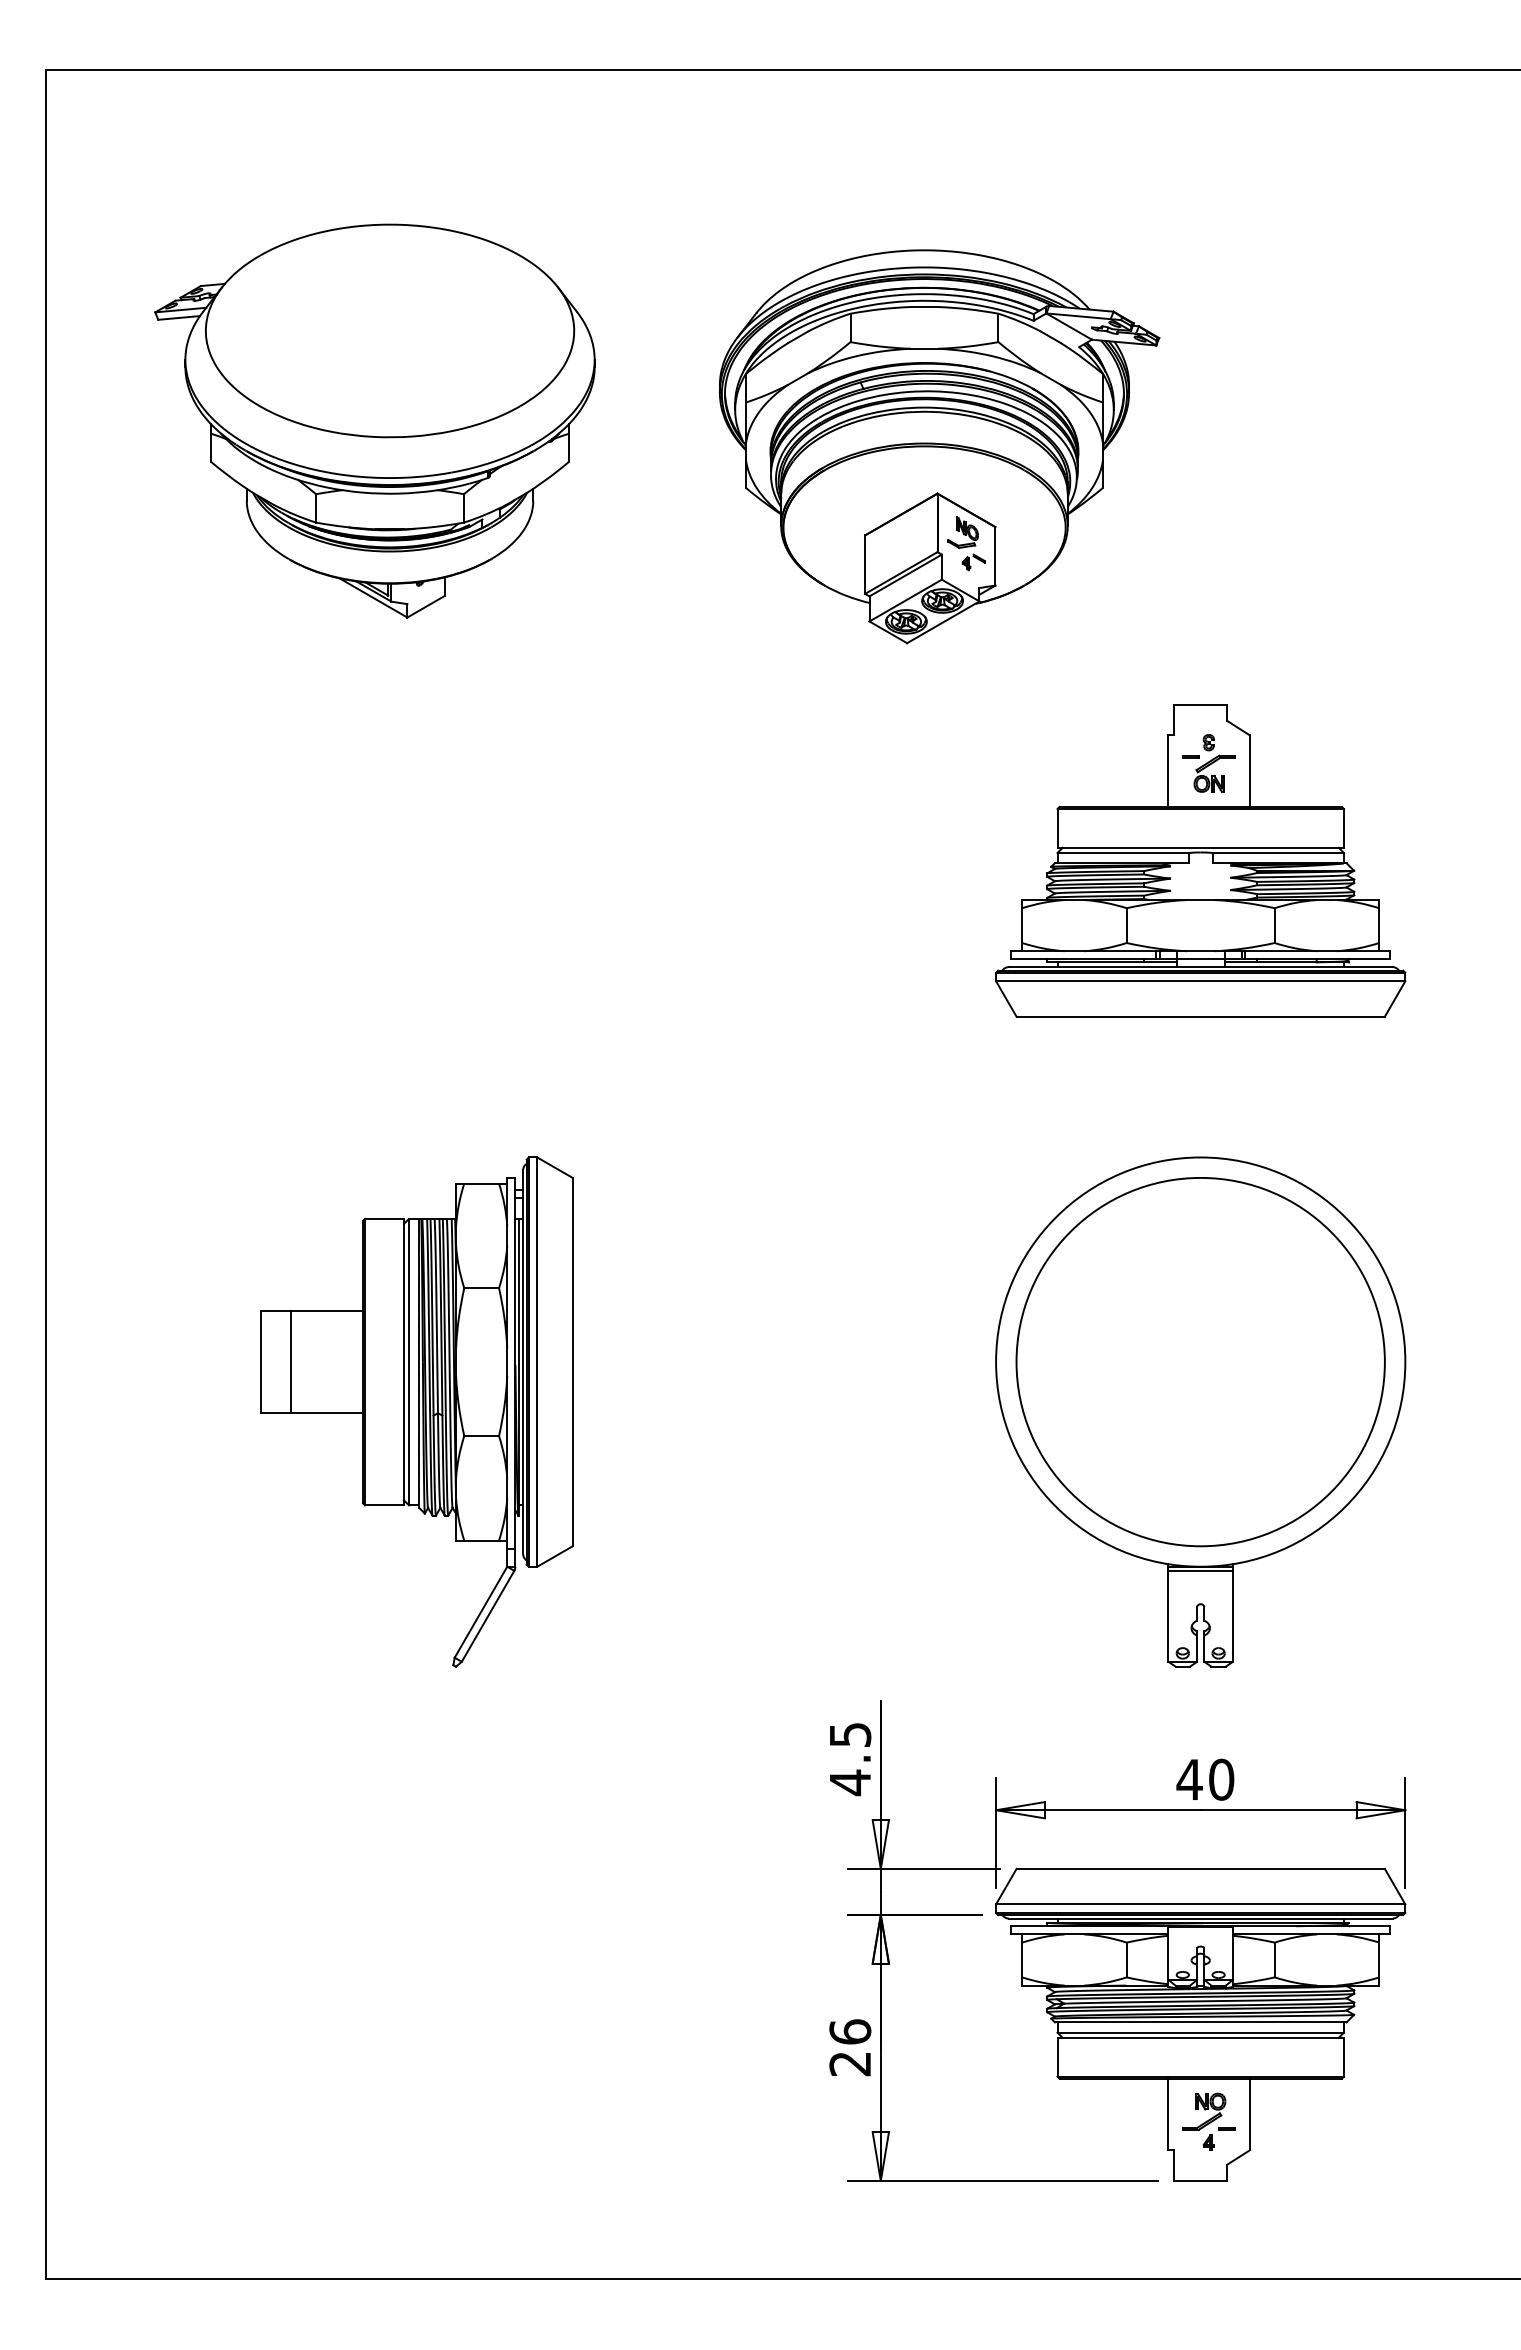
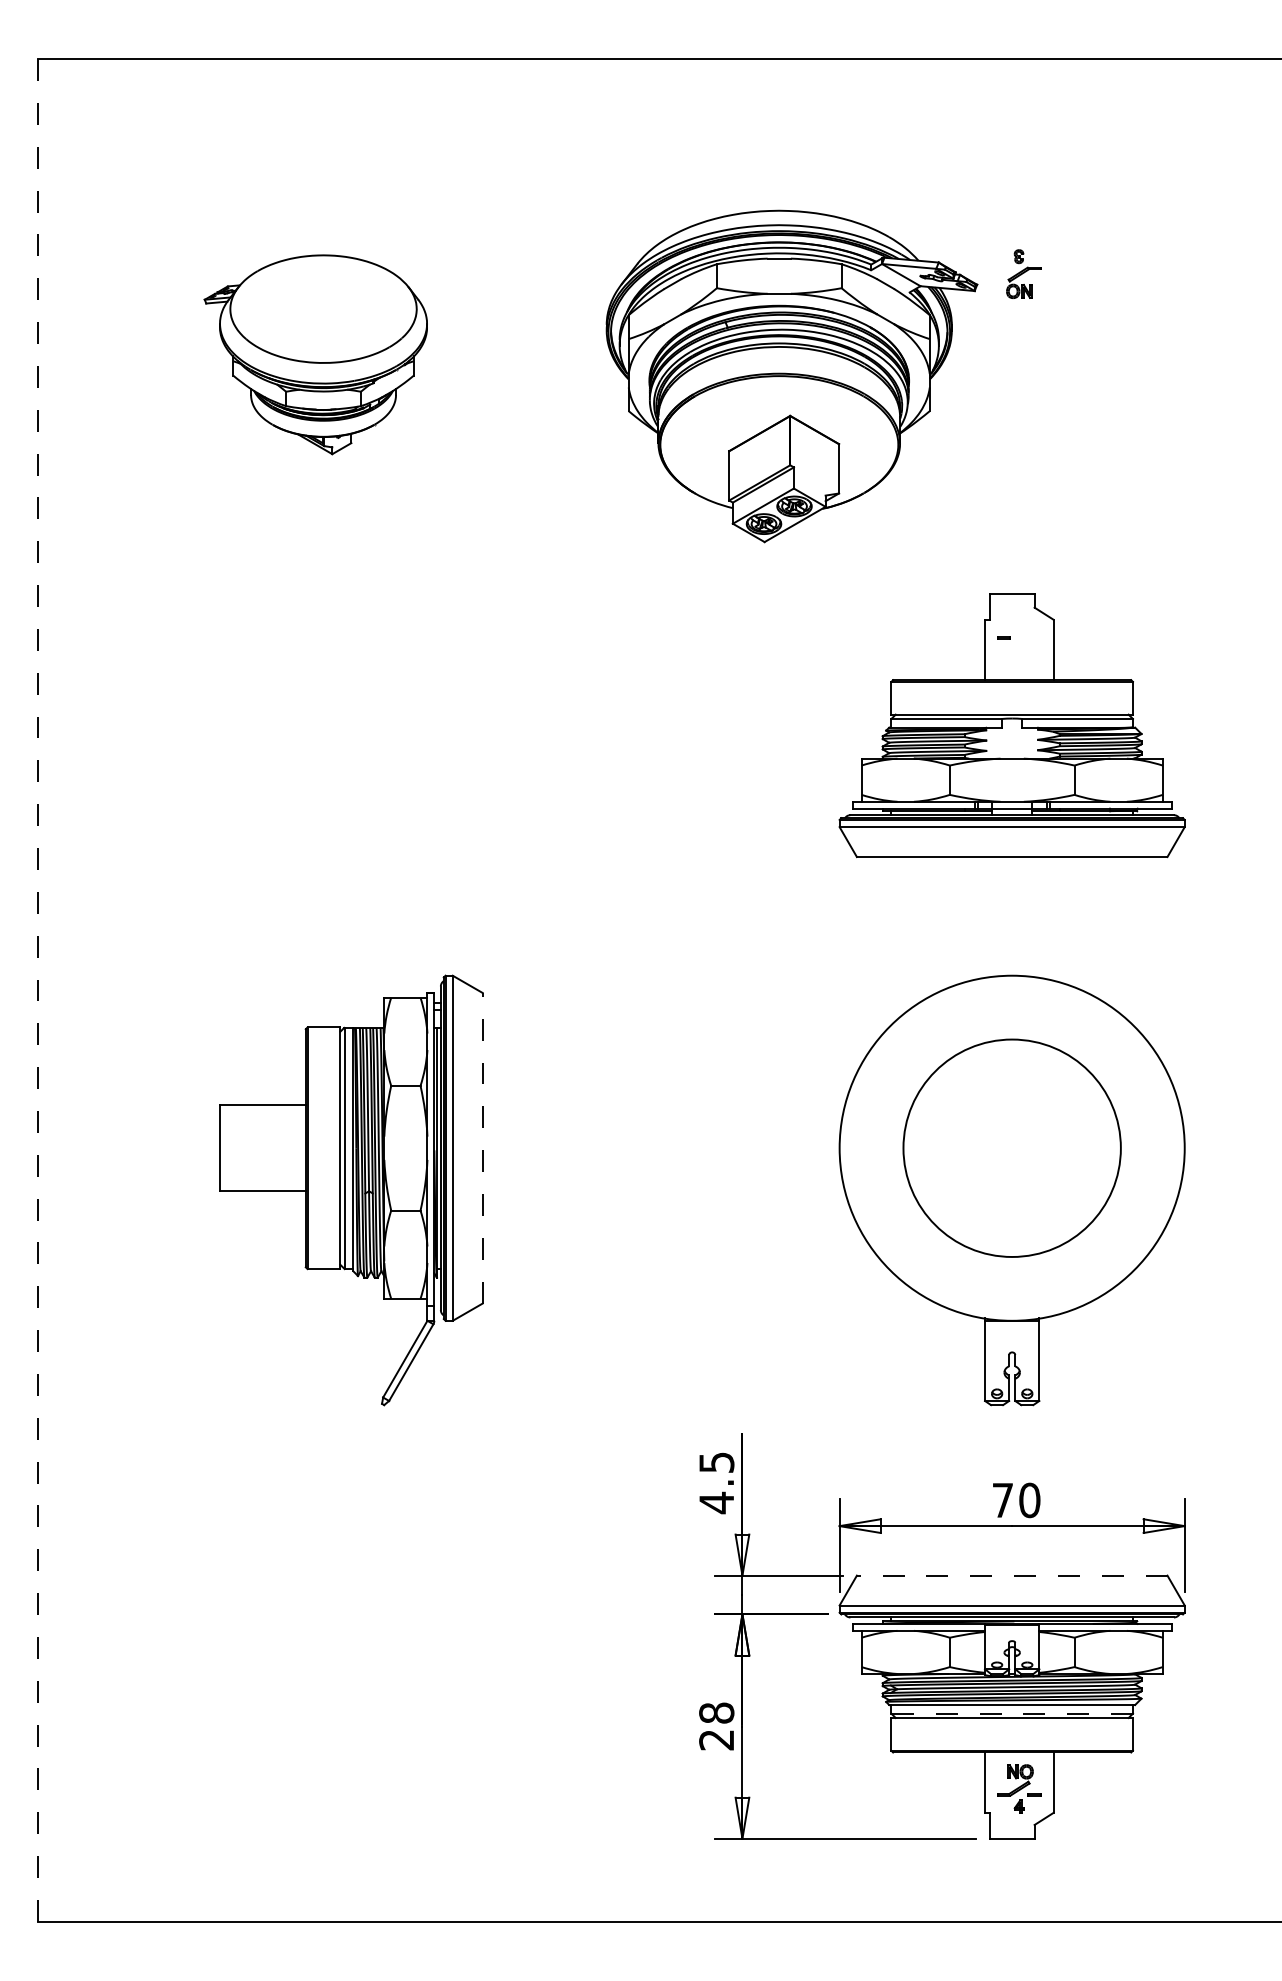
part: (374, 420) -> (315, 354), size x0.6
part: (966, 543) -> (814, 458), removed
part: (1214, 763) -> (1023, 274), moved
line: (45, 1174) -> (38, 990), solid -> dashed
line: (291, 1361) -> (245, 1147), removed
line: (572, 1361) -> (482, 1147), solid -> dashed
circle: (1200, 1361) -> (1012, 1147), size x0.7
line: (1200, 1570) -> (1012, 1323), removed
text: (1189, 1779) -> (1002, 1500), 40 -> 70
line: (1200, 1868) -> (1012, 1575), solid -> dashed
text: (850, 2031) -> (716, 1712), 26 -> 28
line: (1200, 2032) -> (1012, 1713), solid -> dashed

